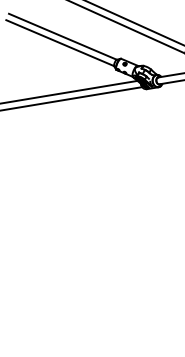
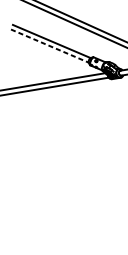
line: (60, 43) -> (50, 46), solid -> dashed

